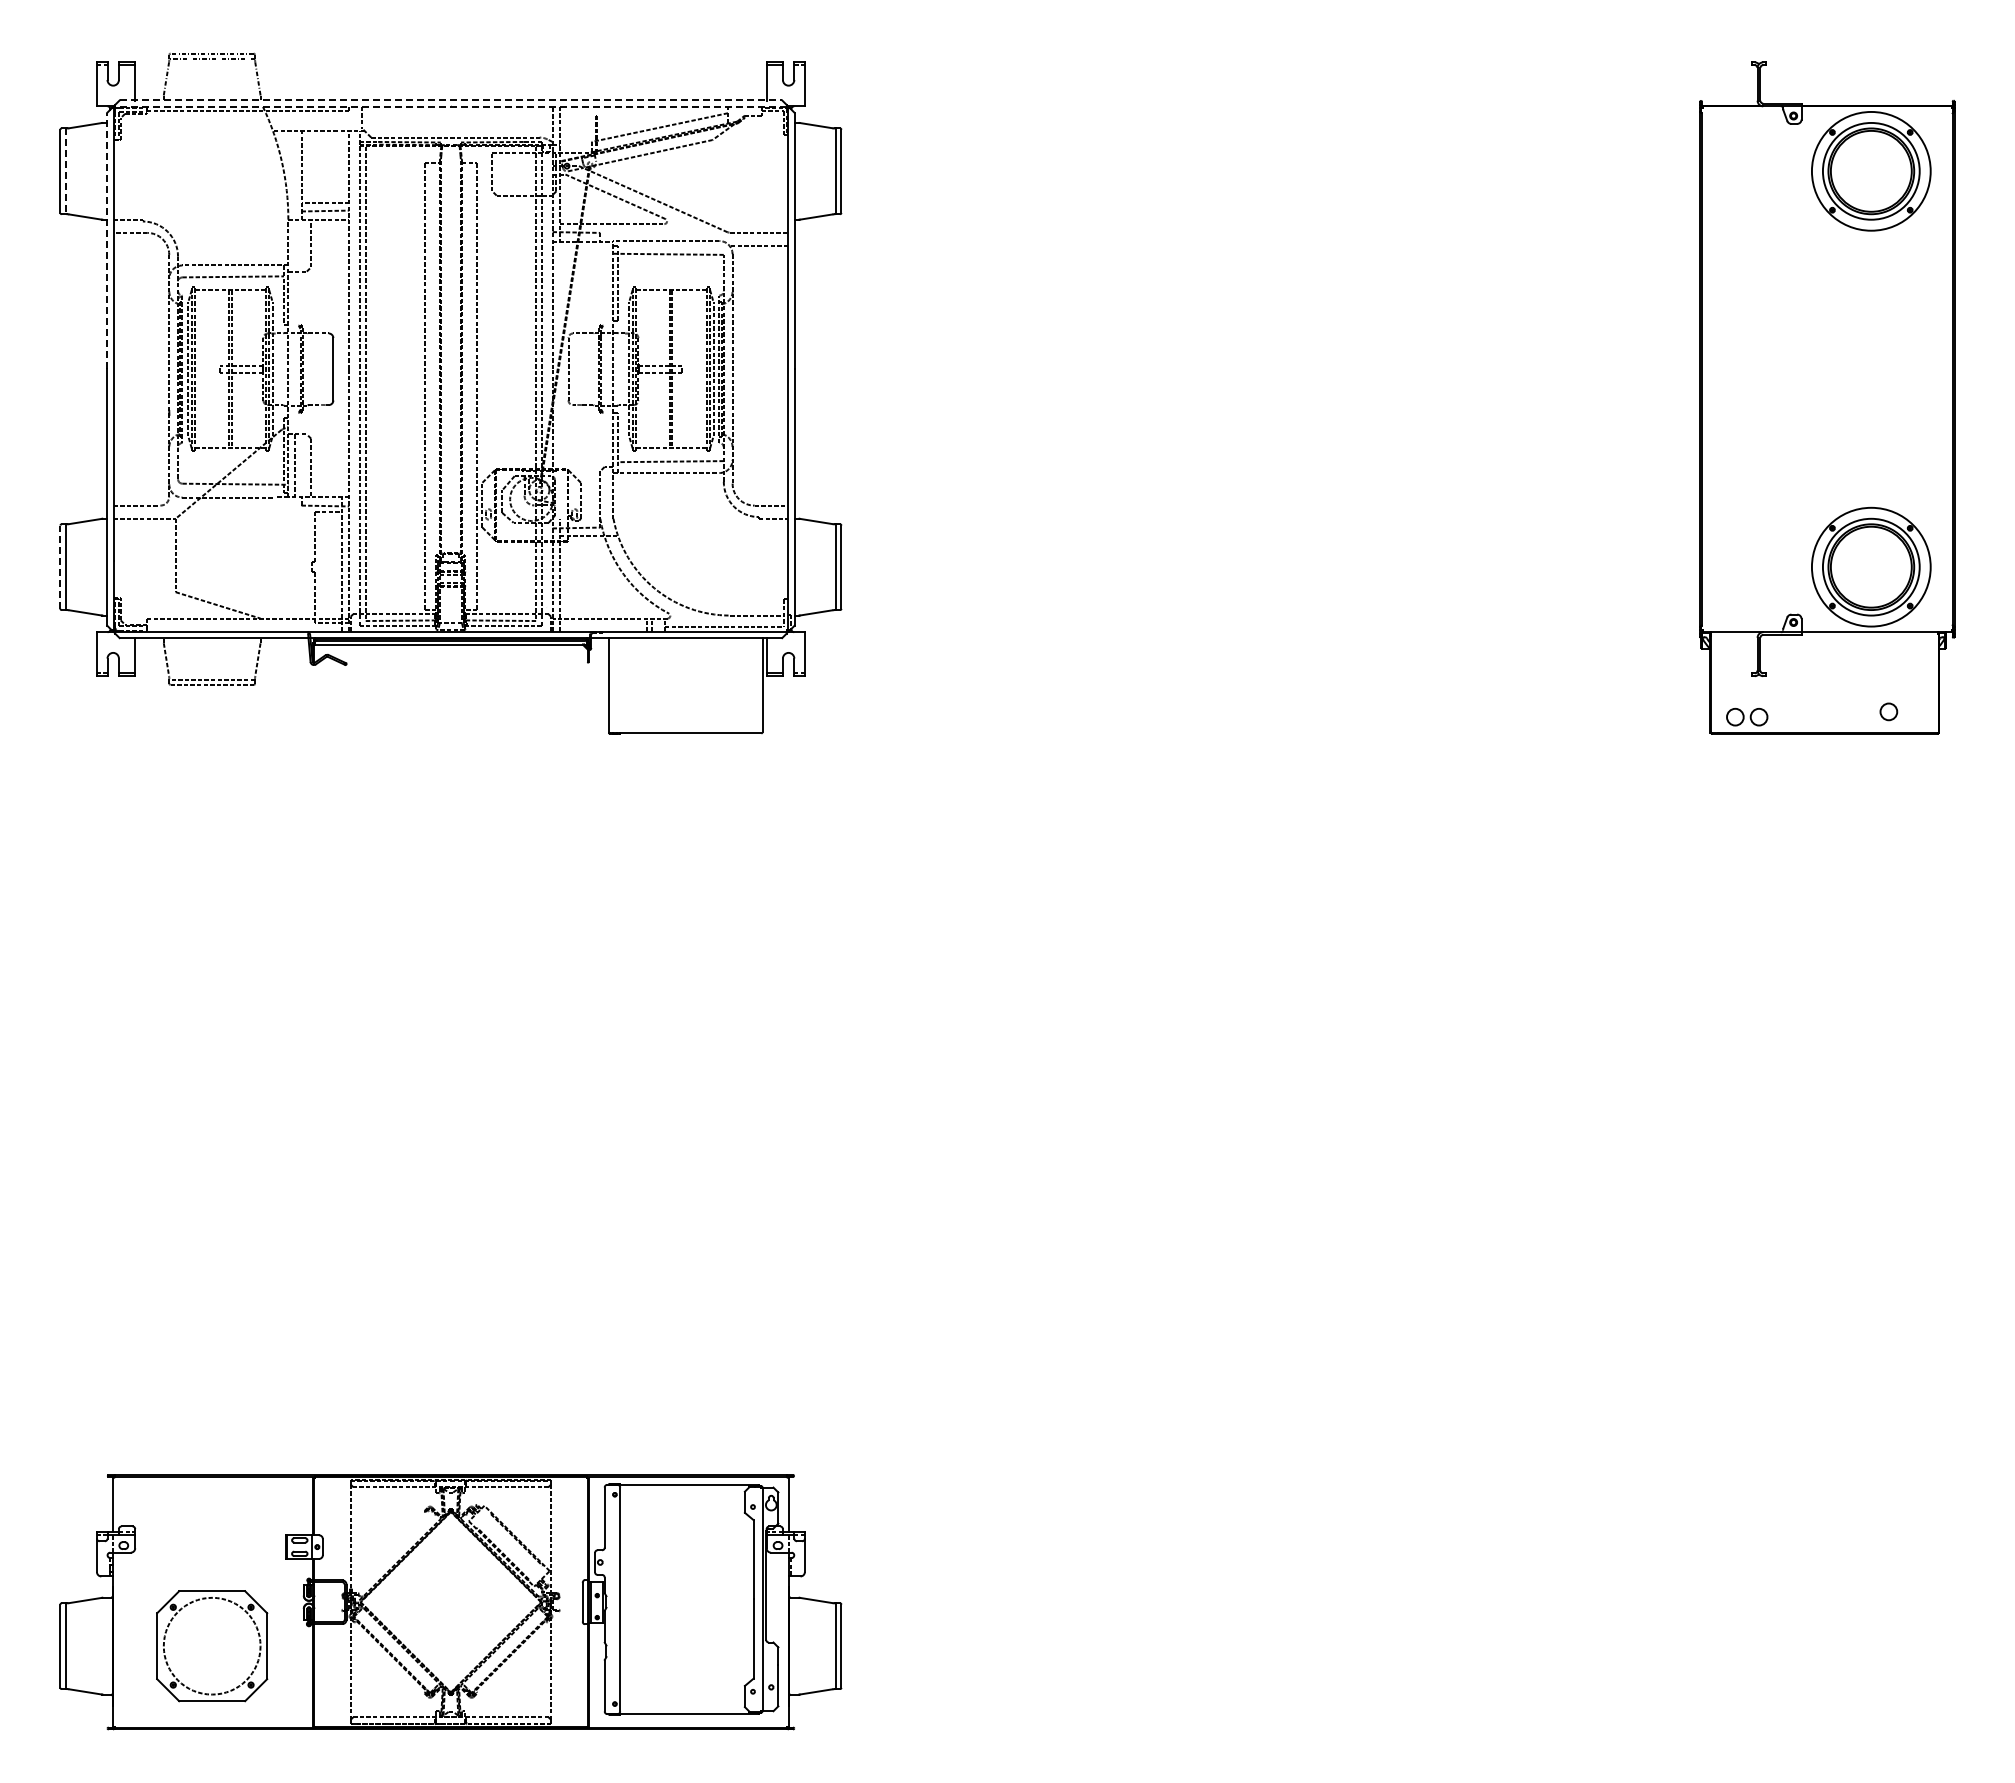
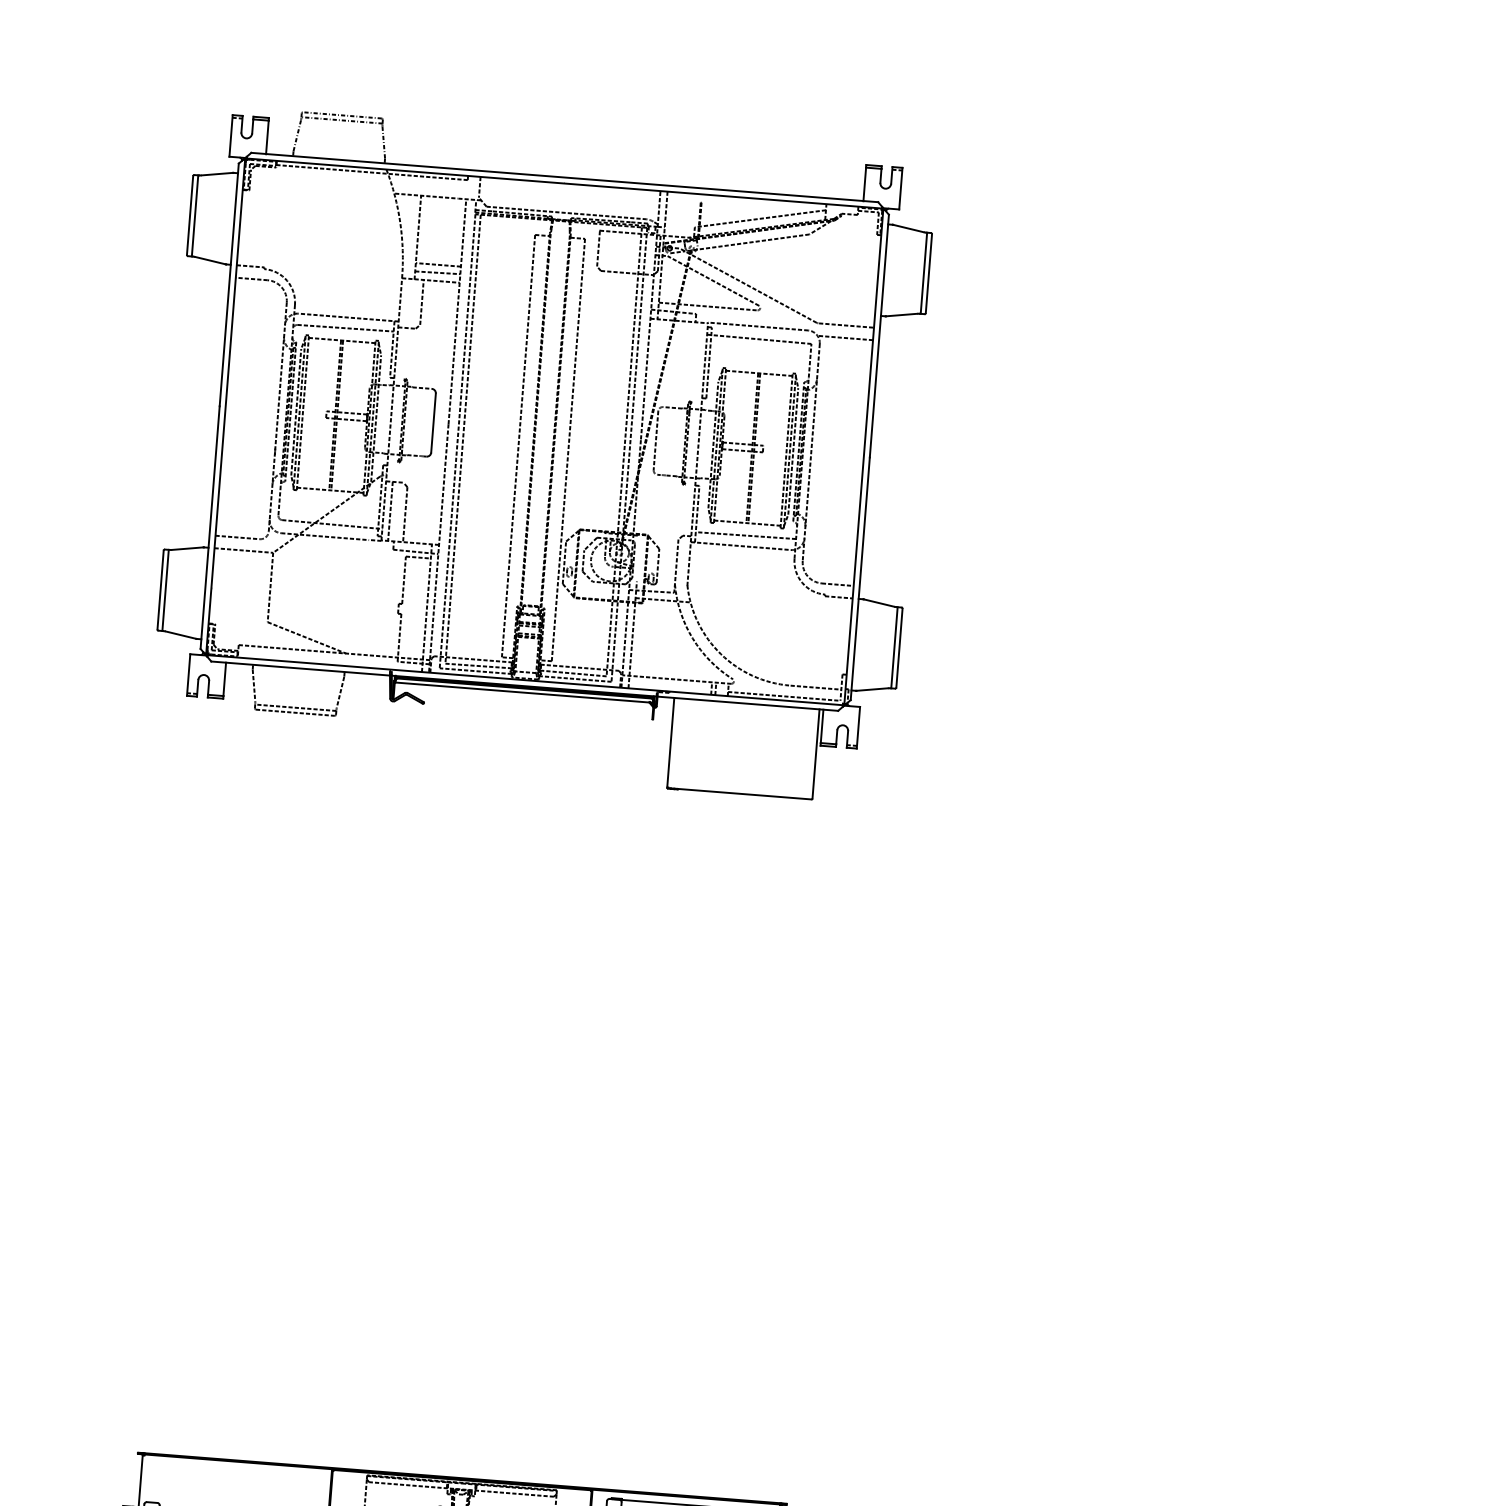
line: (451, 100) -> (565, 177), dashed -> solid
line: (450, 106) -> (563, 183), dashed -> solid
line: (65, 171) -> (194, 216), dashed -> solid
line: (107, 240) -> (229, 284), dashed -> solid
line: (60, 567) -> (160, 590), dashed -> solid

